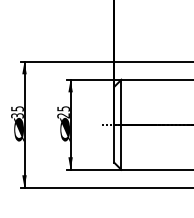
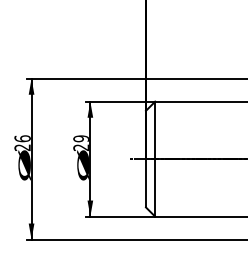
text: (62, 108) -> (80, 138), 25 -> 29
text: (17, 111) -> (22, 142), 35 -> 26

